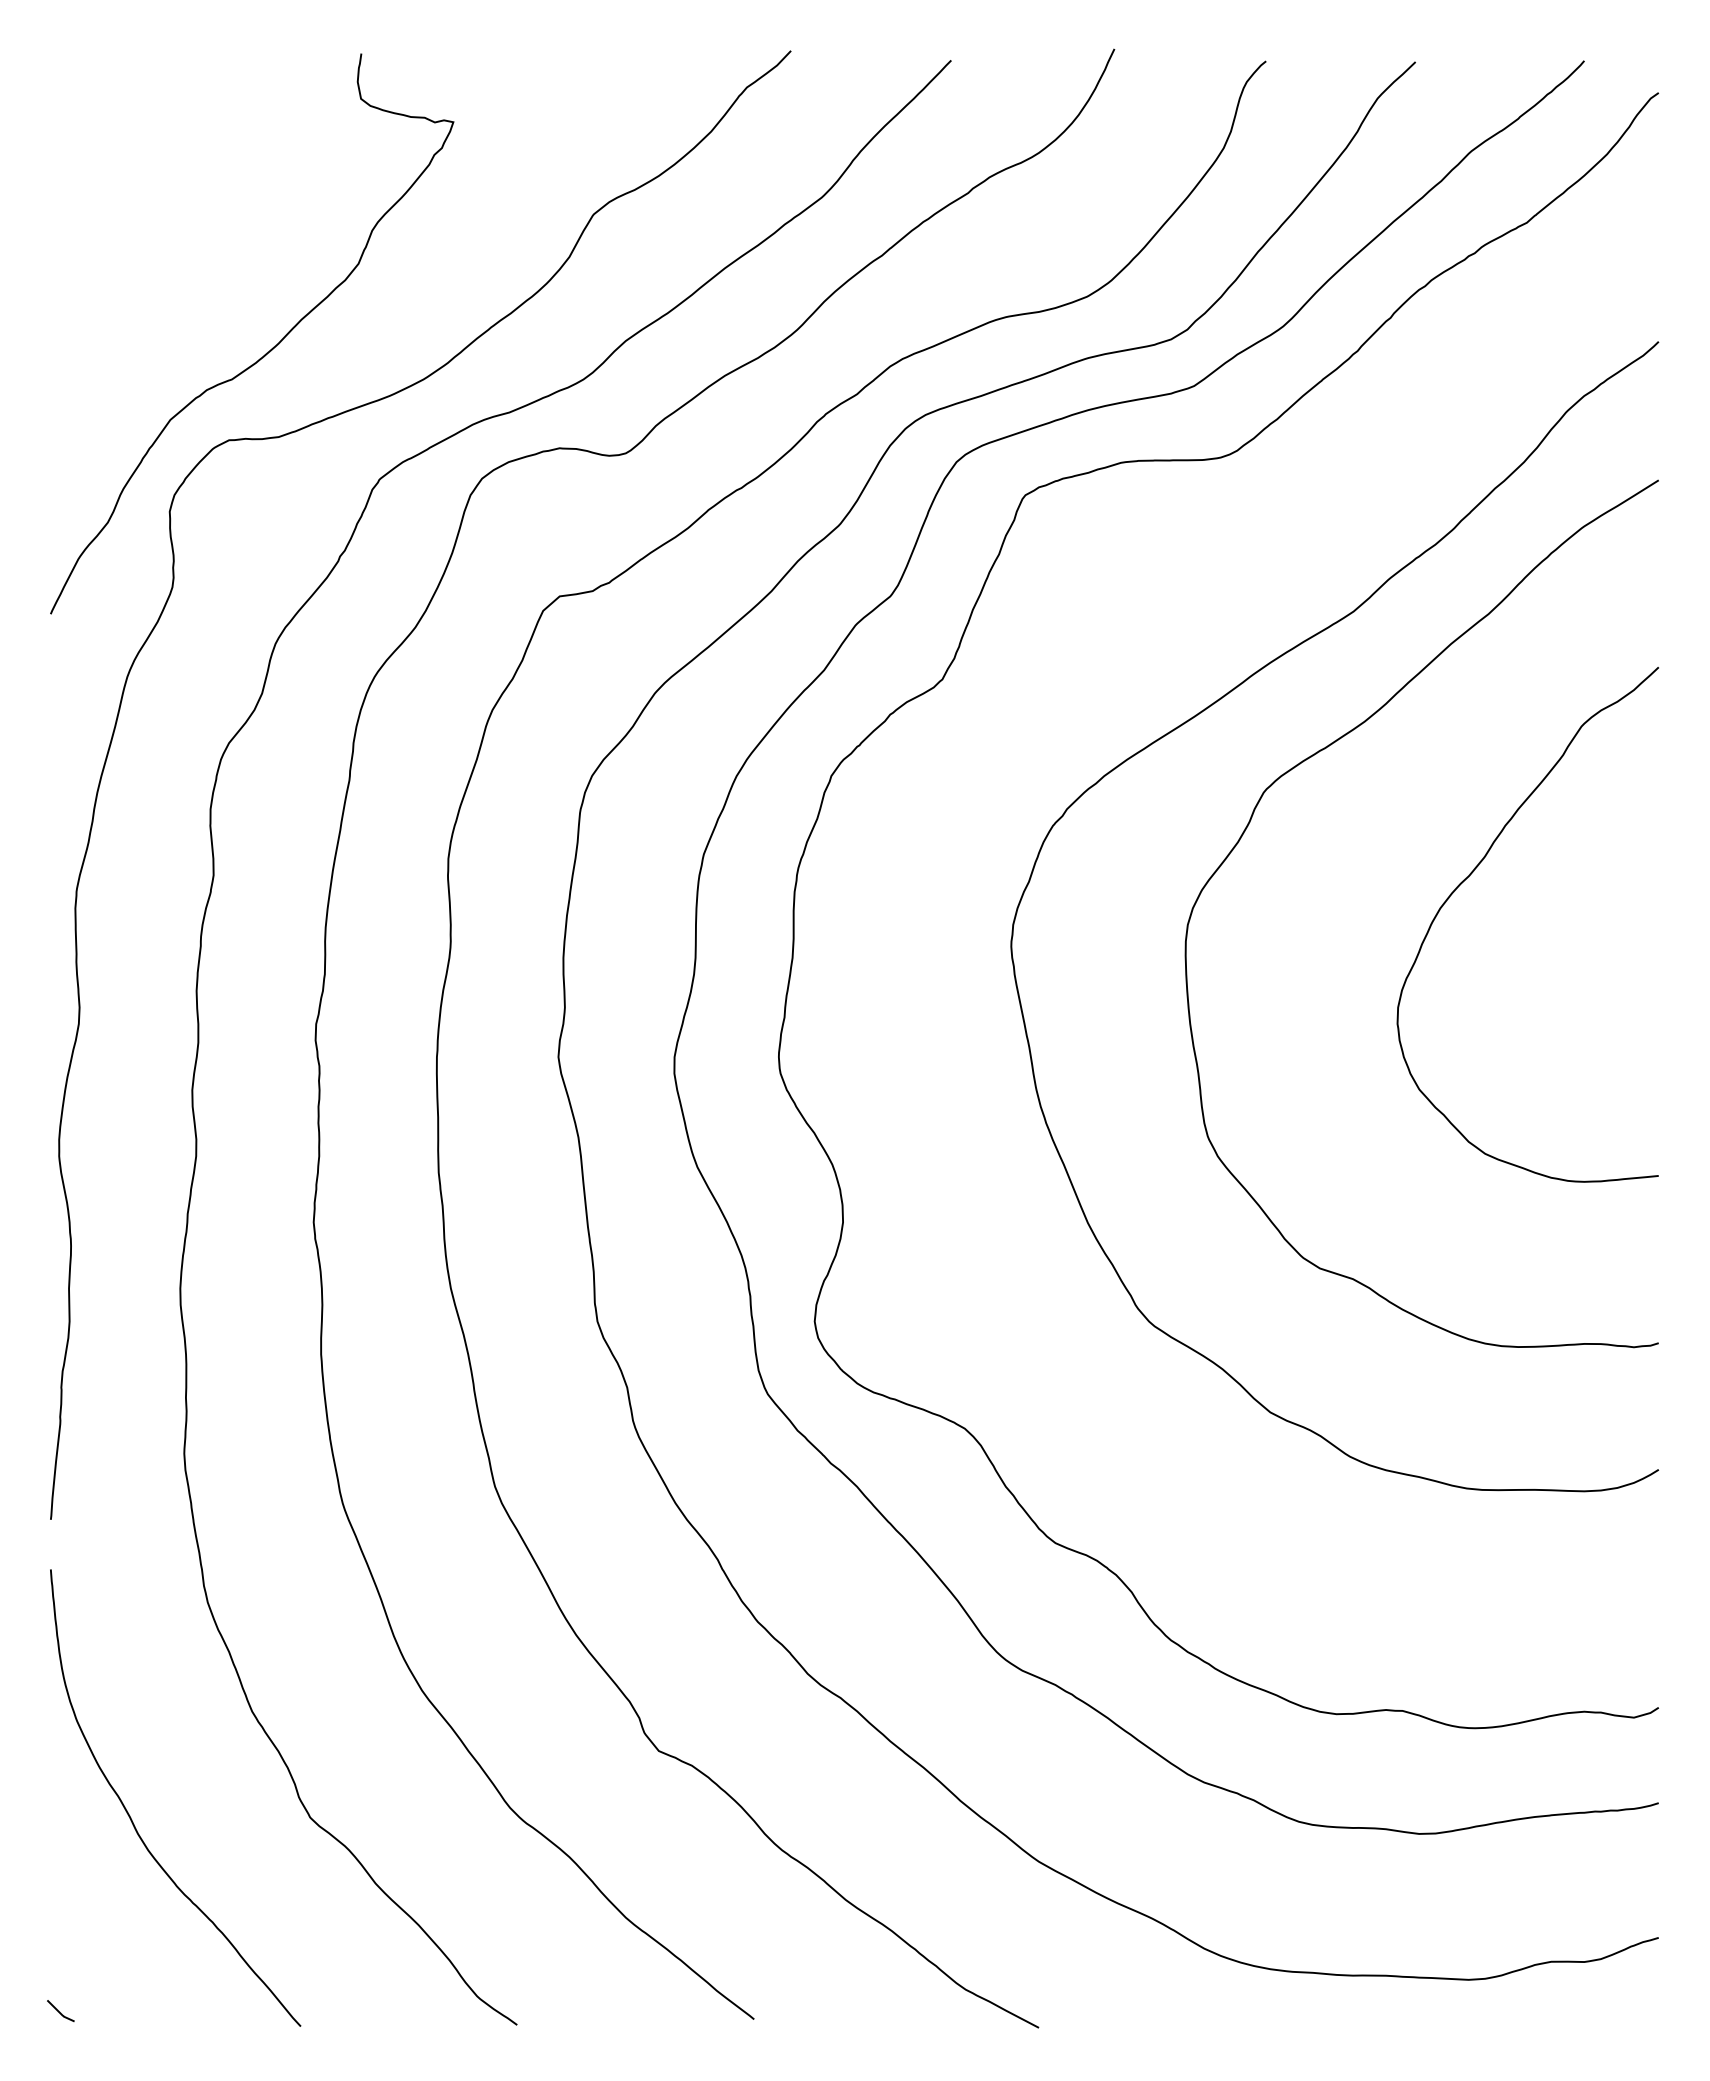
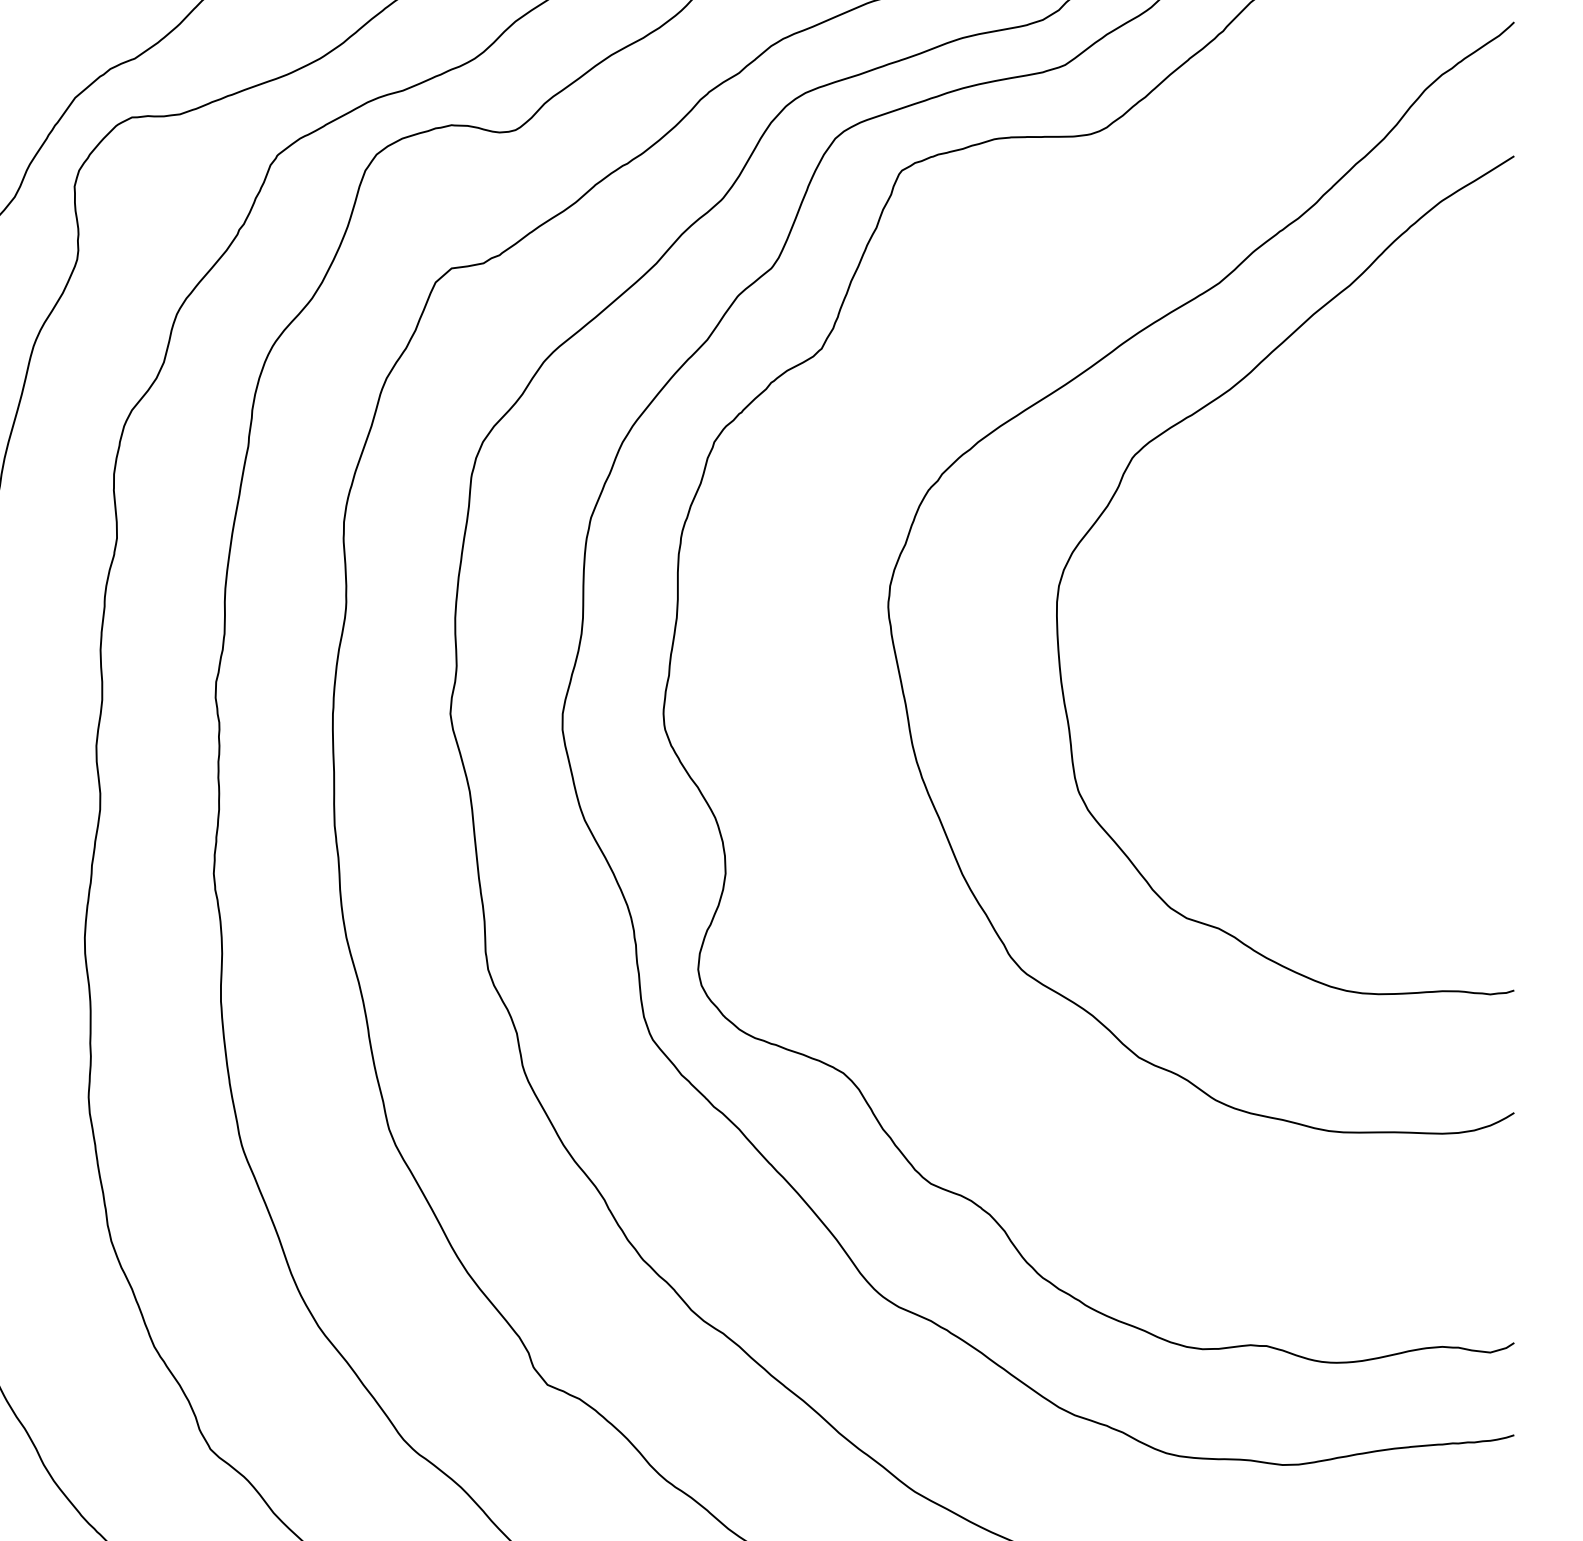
curve: (1474, 871) -> (1336, 534), removed

